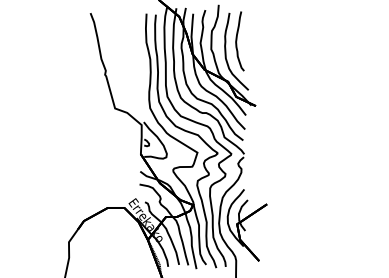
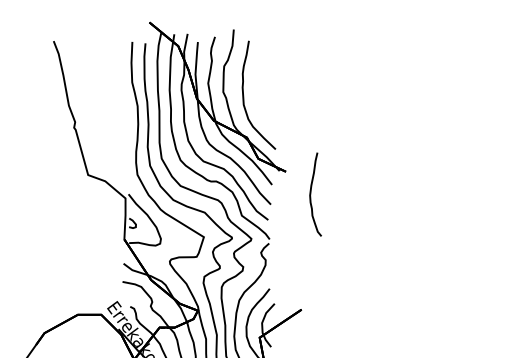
part: (239, 41) -> (314, 194), moved

